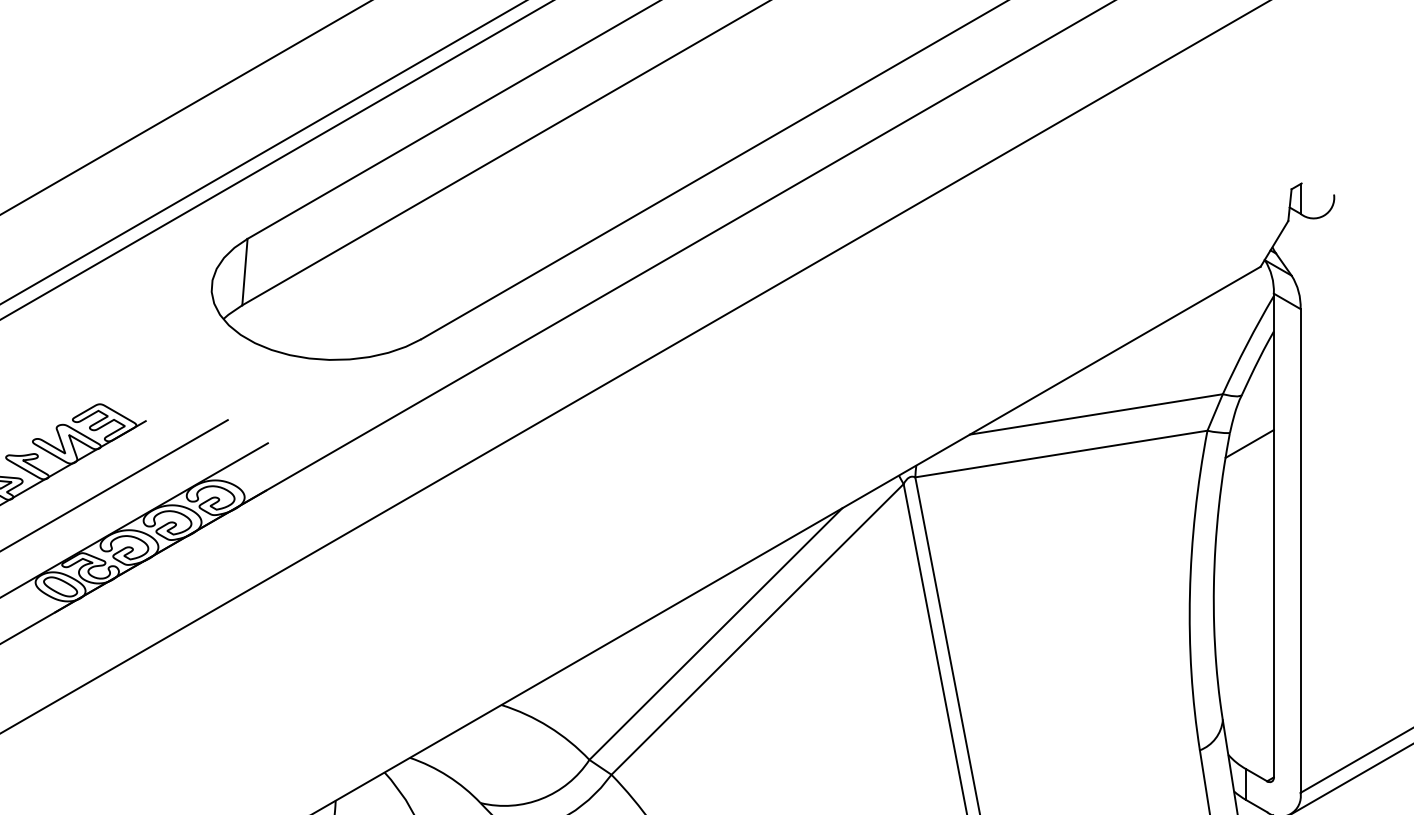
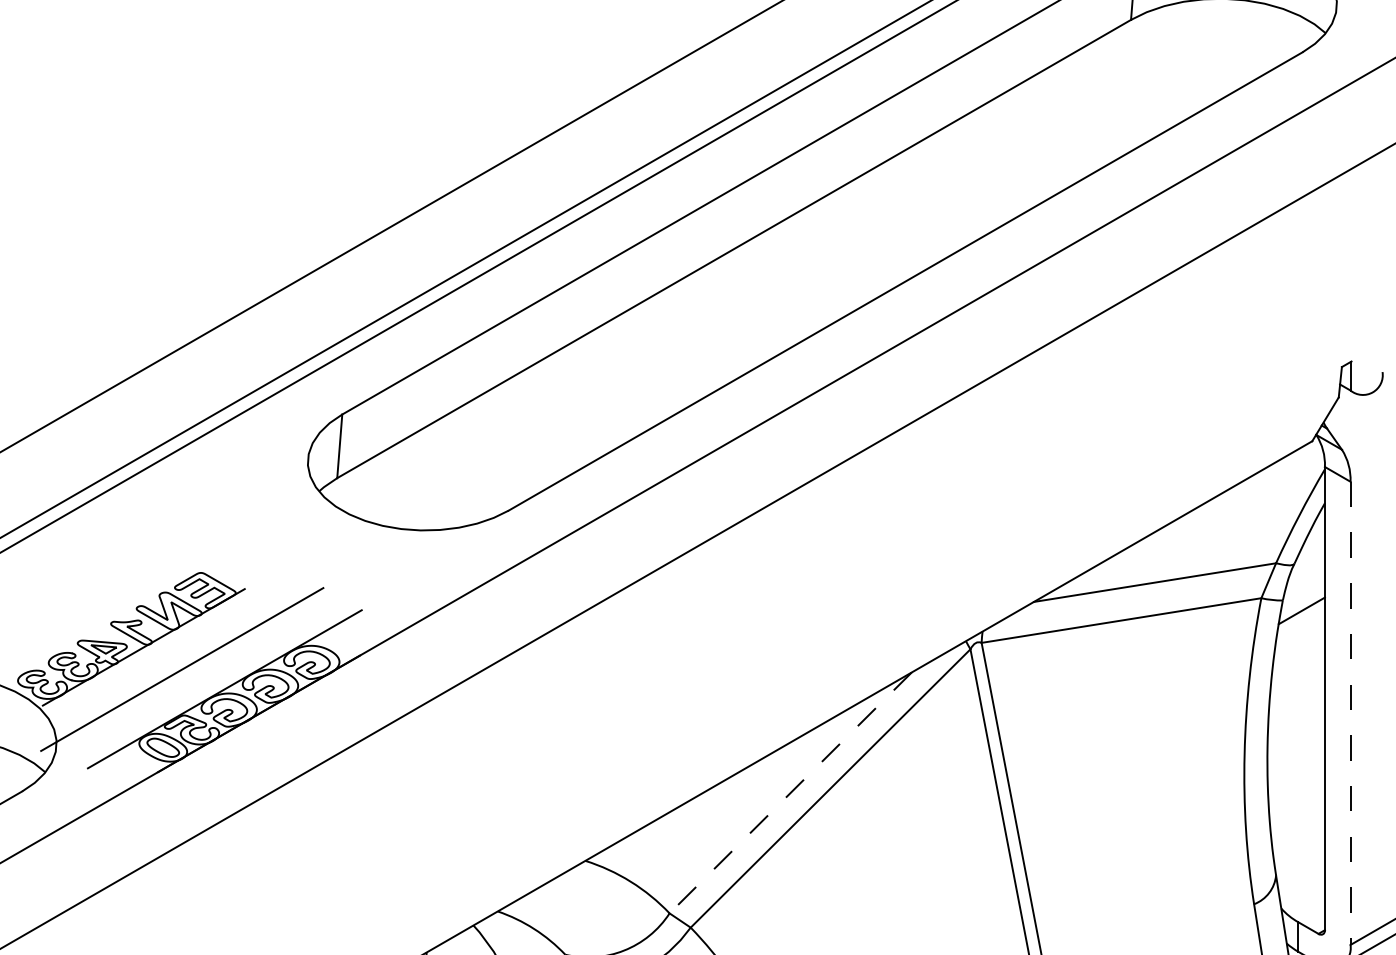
line: (1300, 551) -> (1350, 713), solid -> dashed
line: (715, 633) -> (790, 792), solid -> dashed

